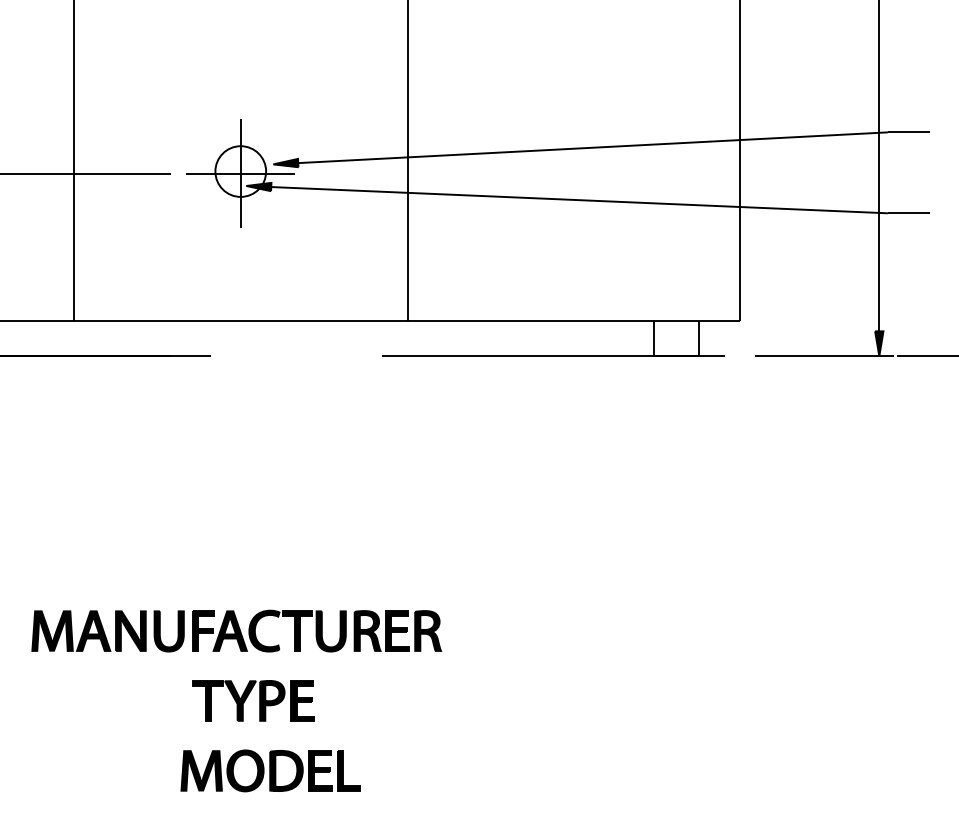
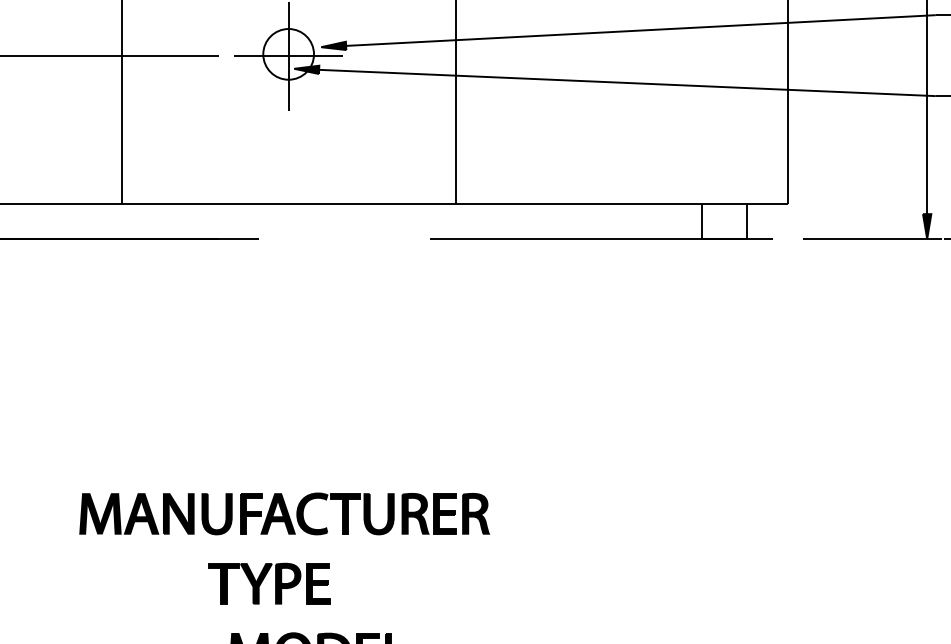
part: (253, 700) -> (269, 583), moved

